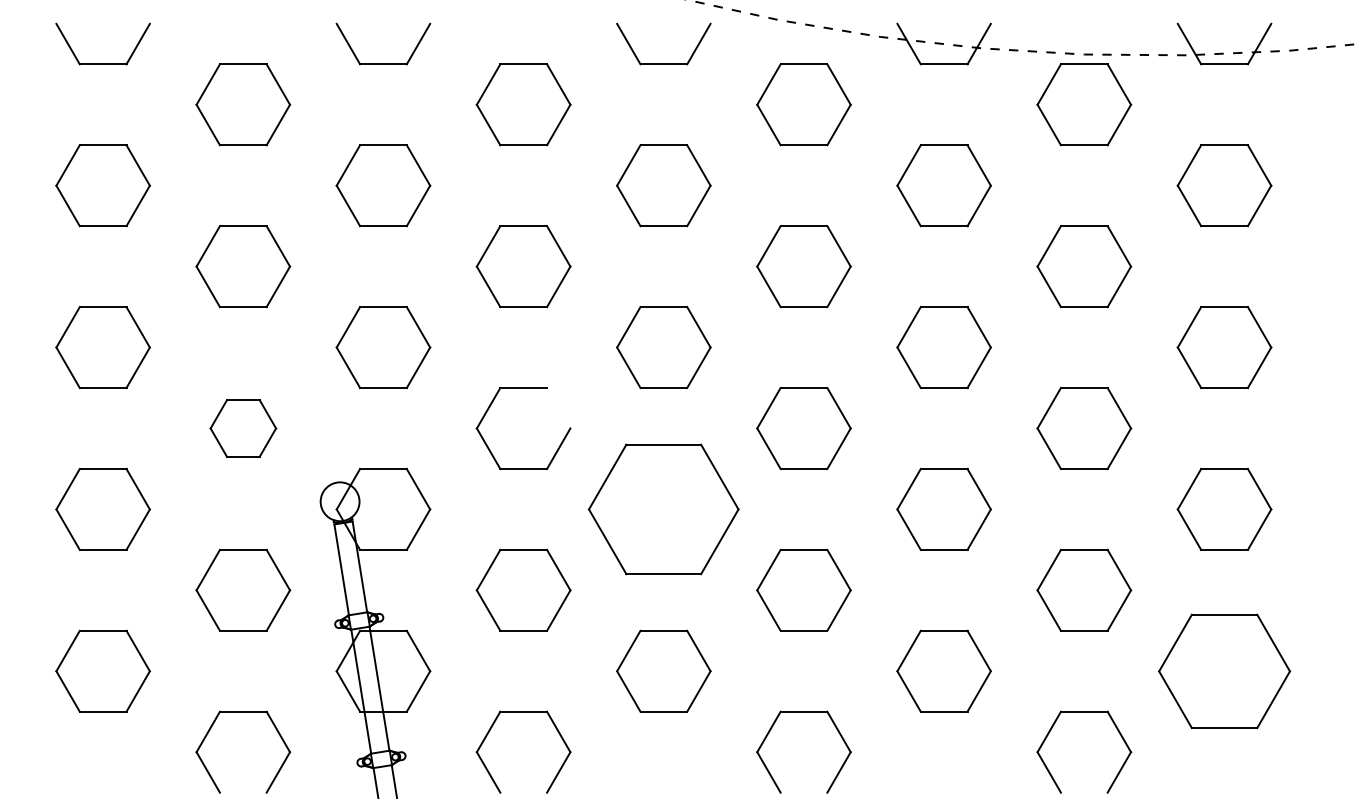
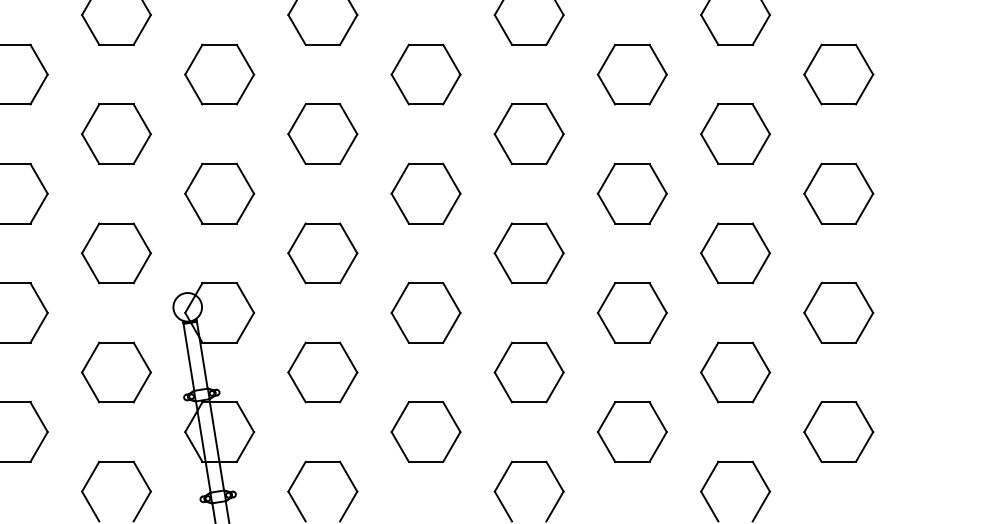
line: (558, 407) -> (348, 237), added
part: (243, 428) -> (116, 253), size x1.43
part: (663, 509) -> (425, 312), size x0.62
part: (1224, 670) -> (838, 431), size x0.71

